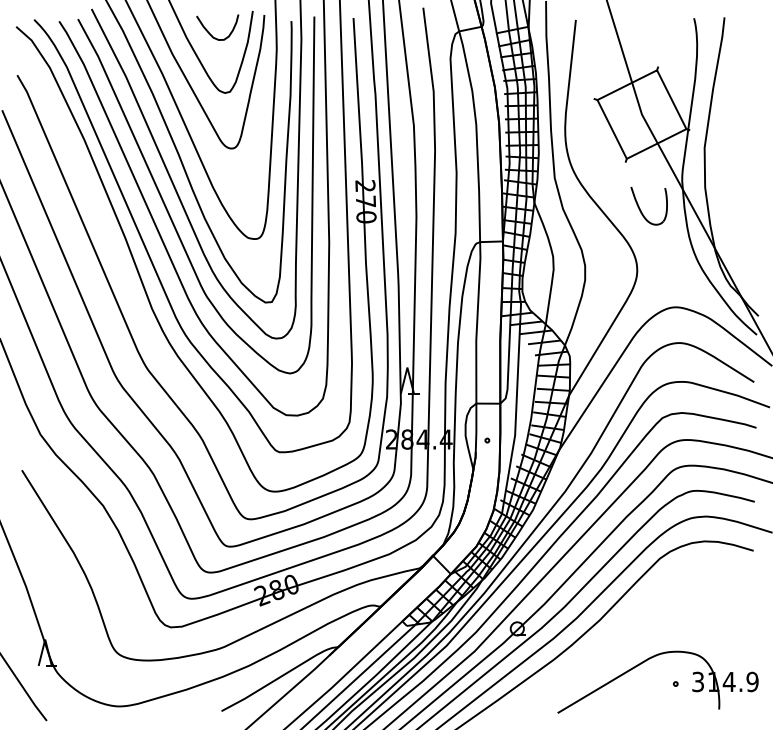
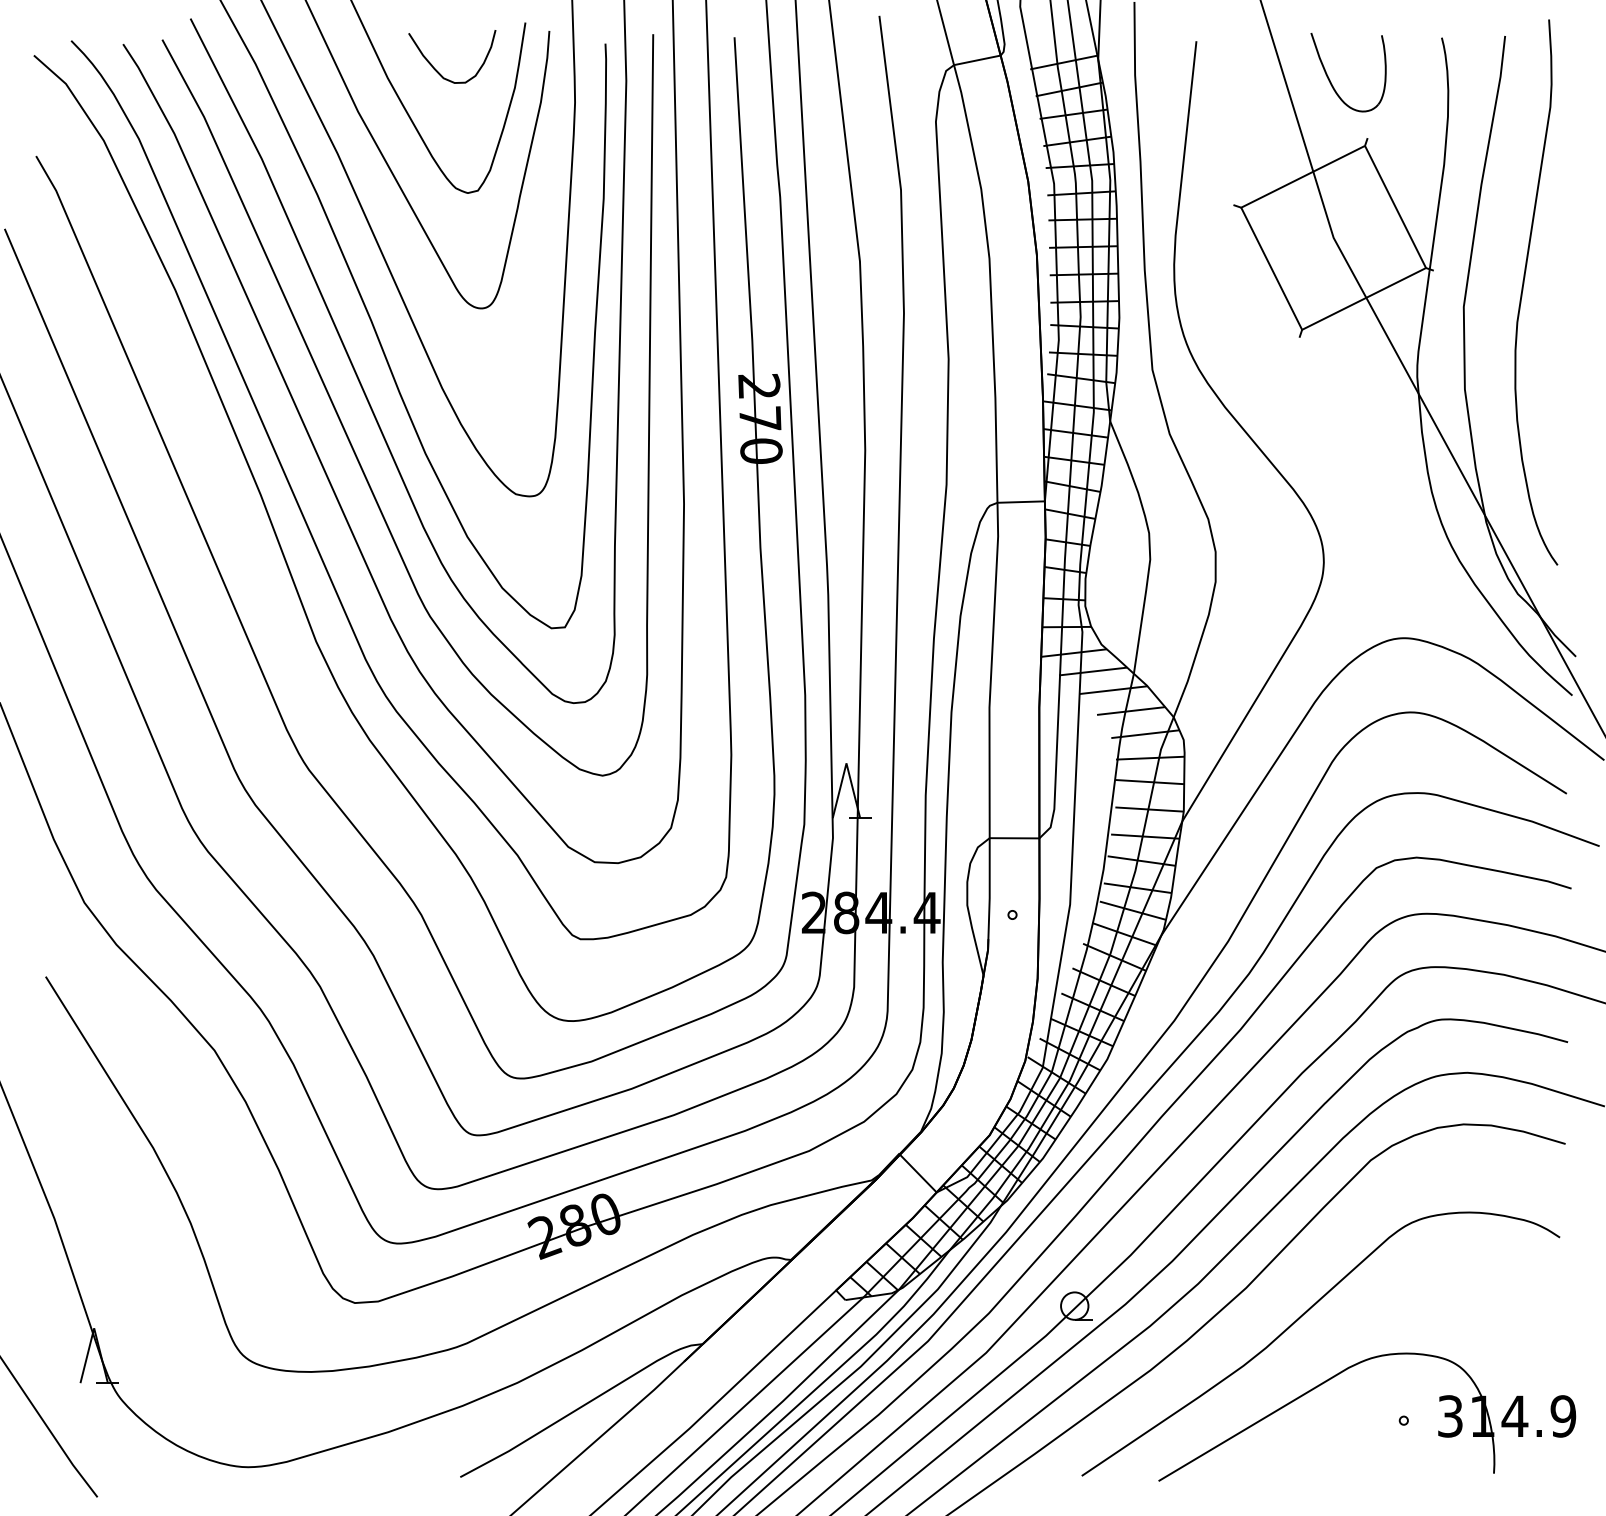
curve: (734, 137) -> (1525, 285), added
part: (640, 208) -> (1330, 77), moved
curve: (626, 635) -> (1301, 1319), added

